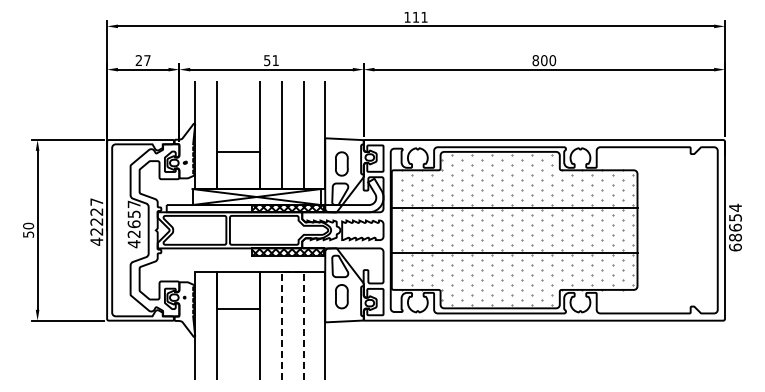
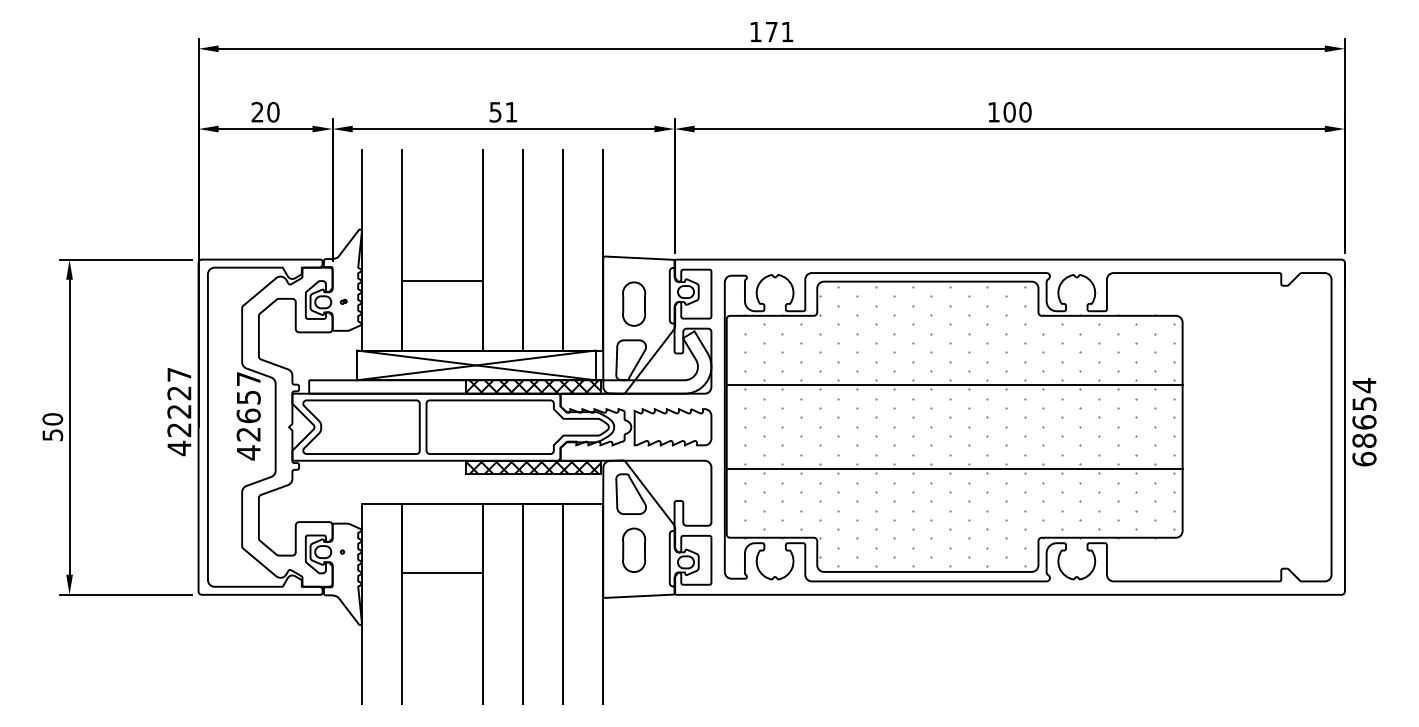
text: (415, 17) -> (770, 32), 111 -> 171
text: (147, 60) -> (273, 112), 27 -> 20
text: (535, 60) -> (993, 112), 800 -> 100
line: (292, 271) -> (542, 503), dashed -> solid

